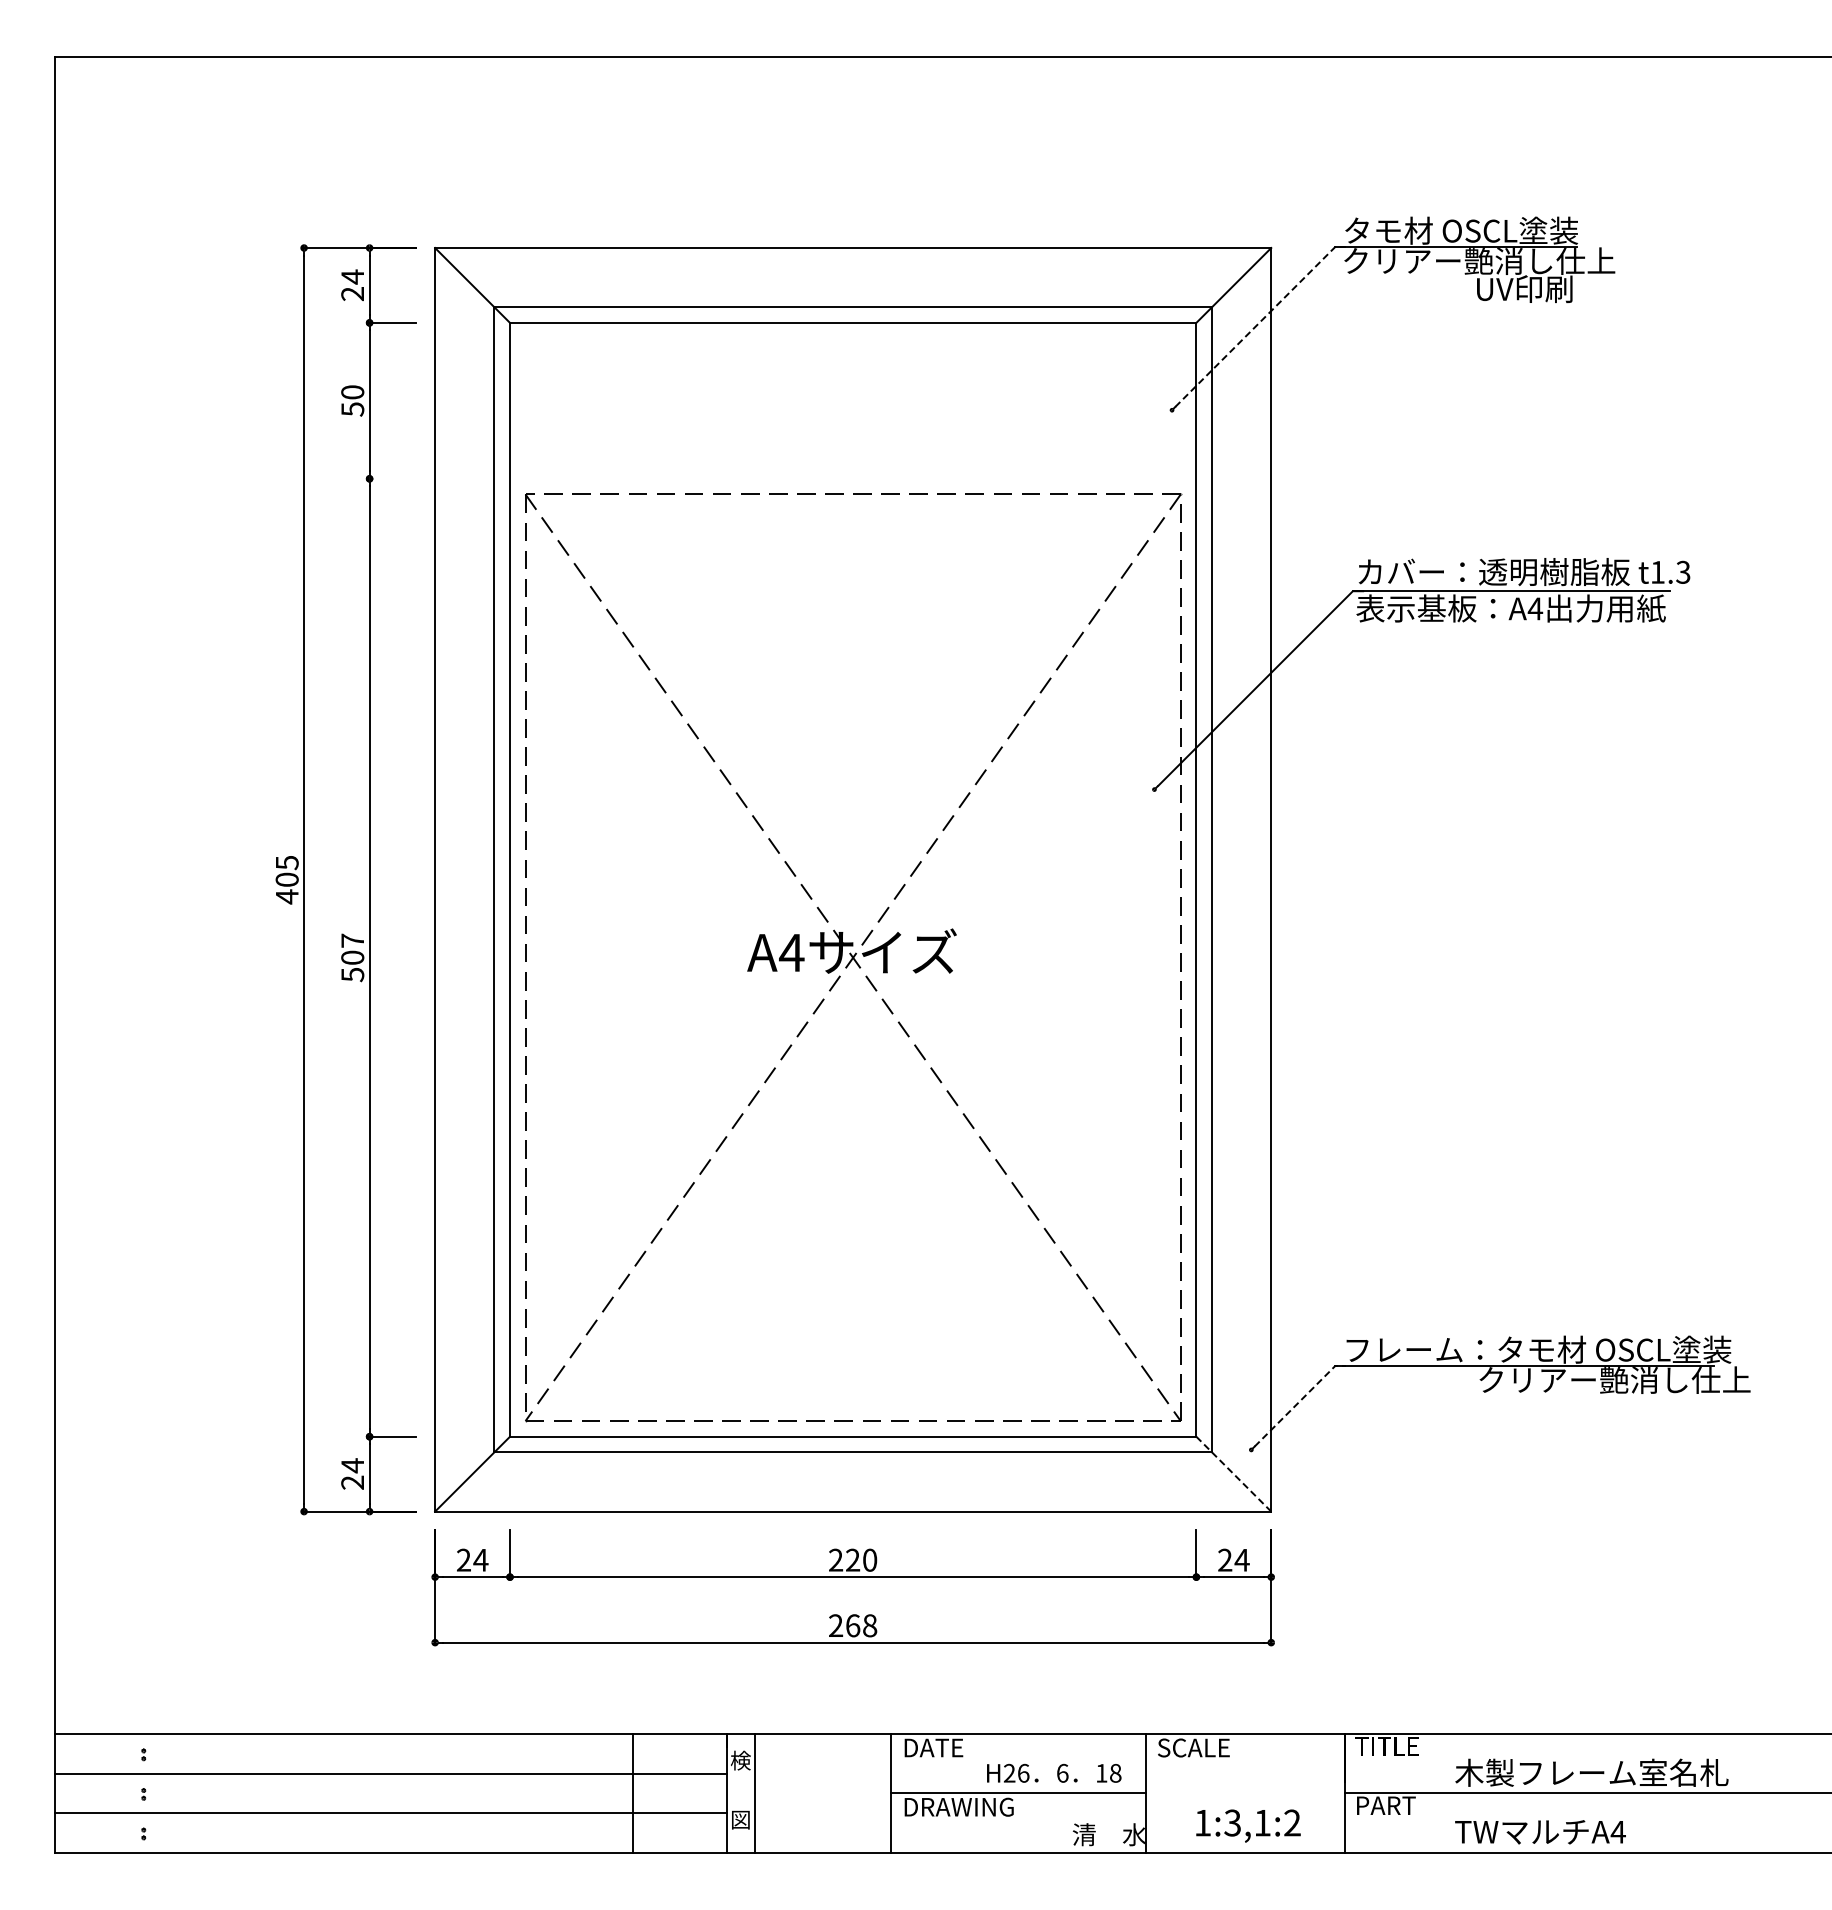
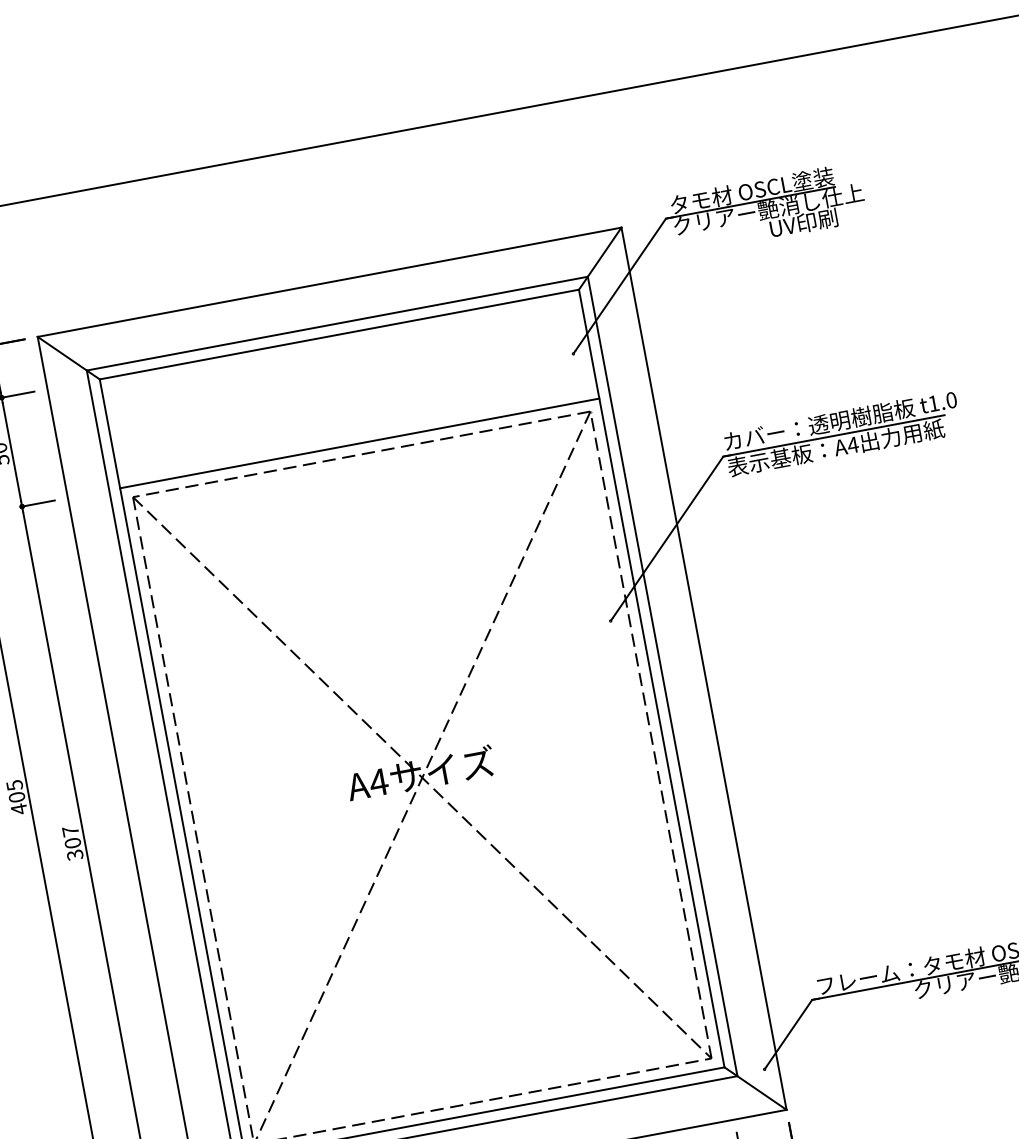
line: (1259, 322) -> (623, 281), dashed -> solid
line: (392, 478) -> (38, 503), added
line: (853, 478) -> (359, 443), added
text: (1683, 572) -> (951, 400), t1.3 -> t1.0
text: (352, 974) -> (74, 854), 507 -> 307
line: (1299, 1401) -> (791, 1029), dashed -> solid
line: (1233, 1474) -> (755, 1088), dashed -> solid

